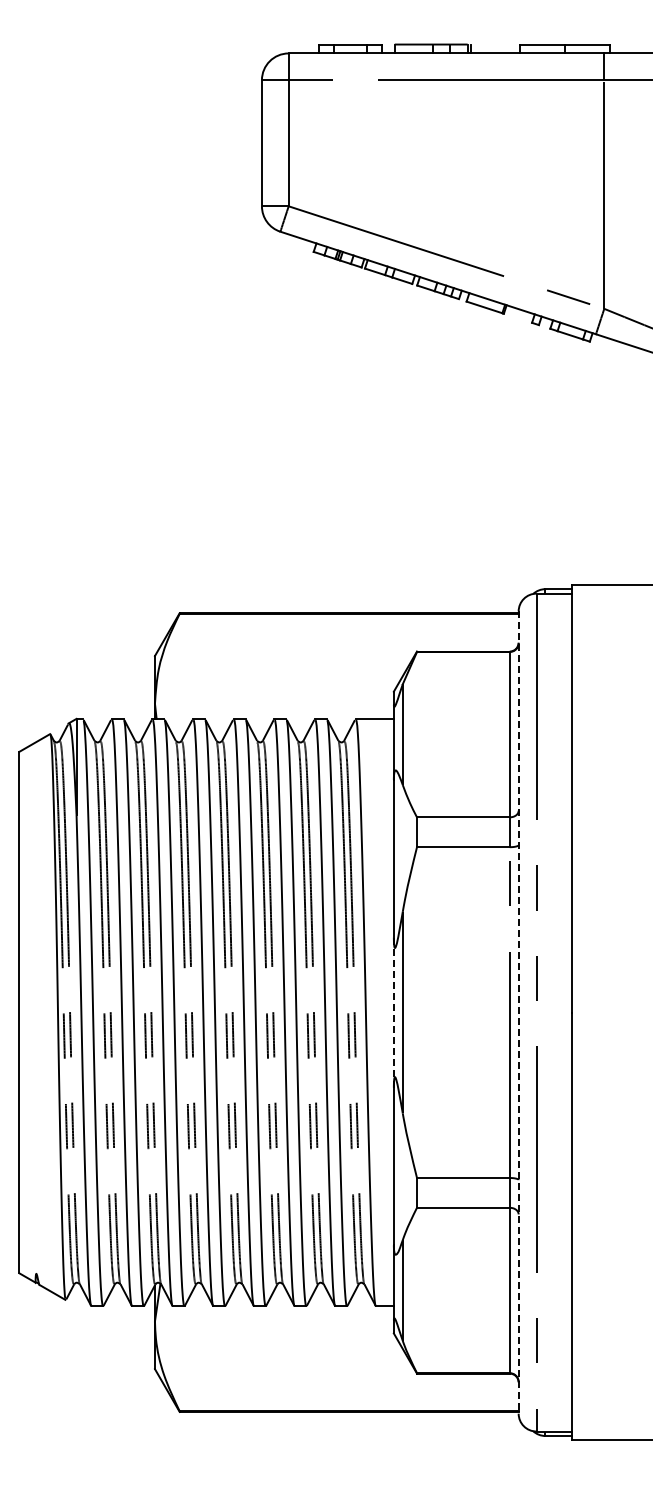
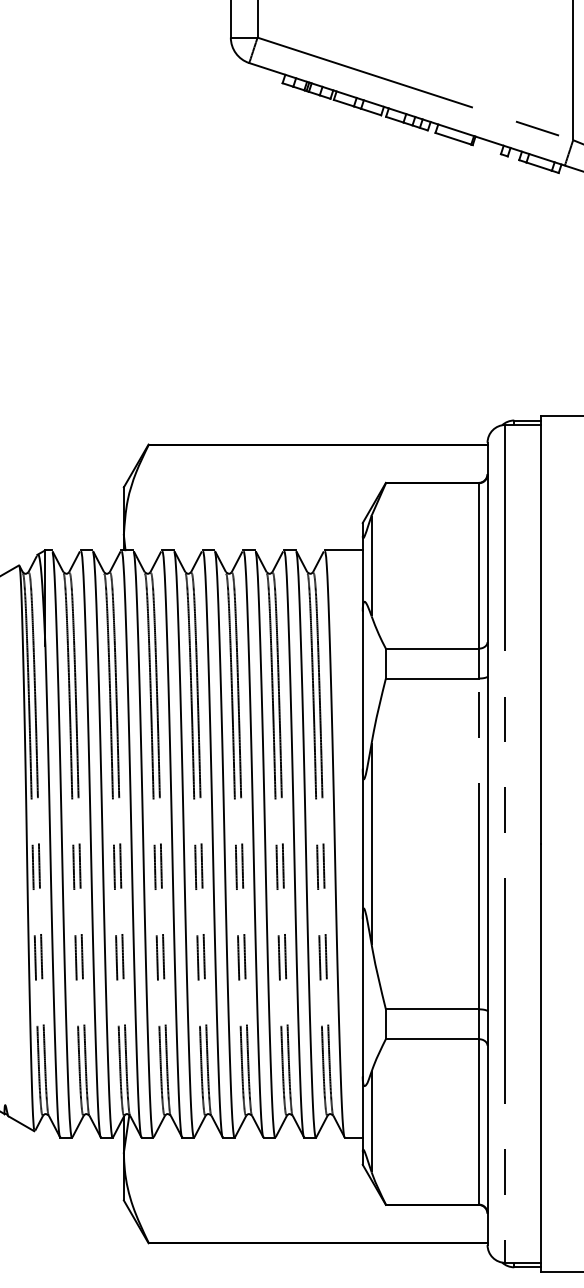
line: (393, 1012) -> (362, 843), dashed -> solid
line: (518, 1013) -> (487, 844), dashed -> solid

